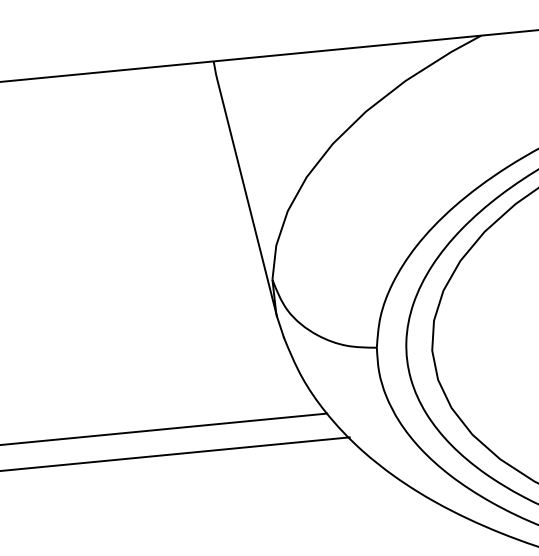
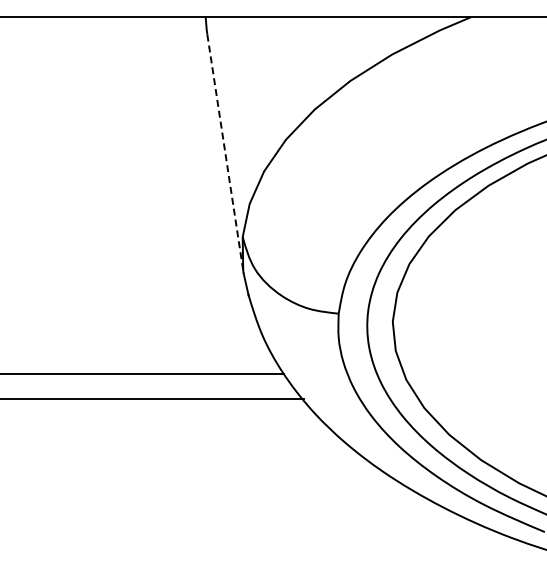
line: (247, 198) -> (225, 154), solid -> dashed

